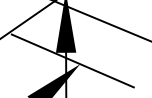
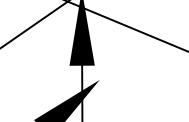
line: (72, 60) -> (90, 75), removed

